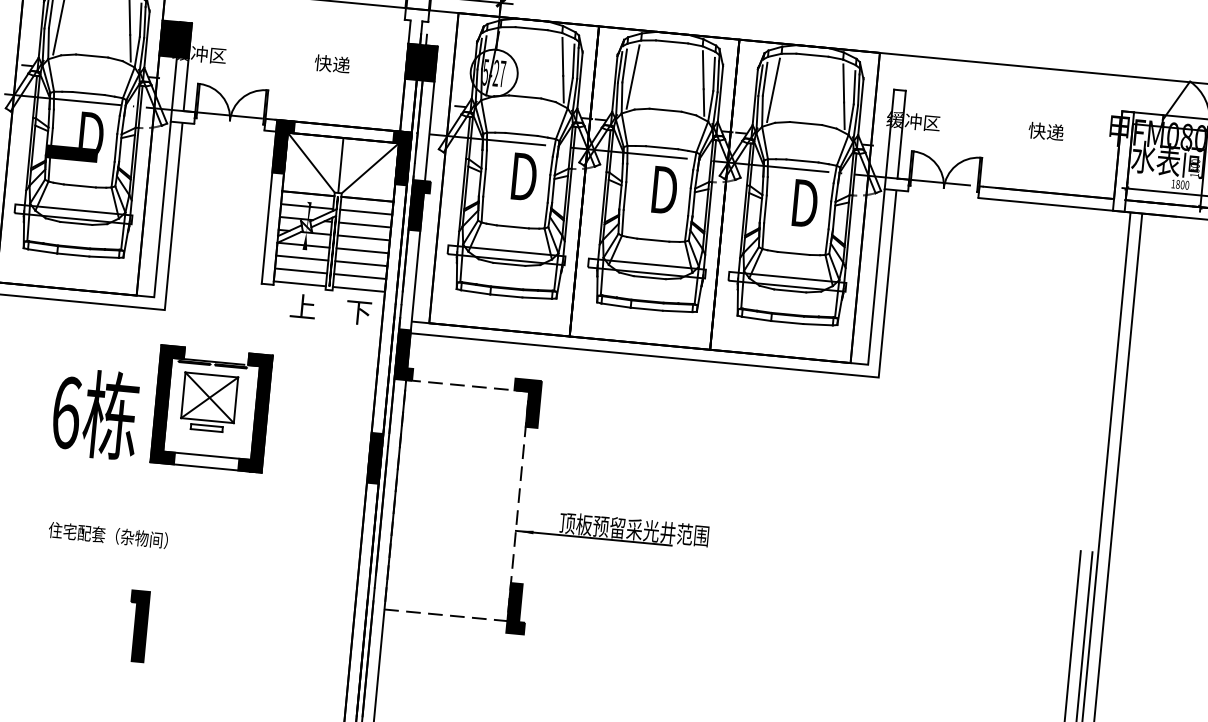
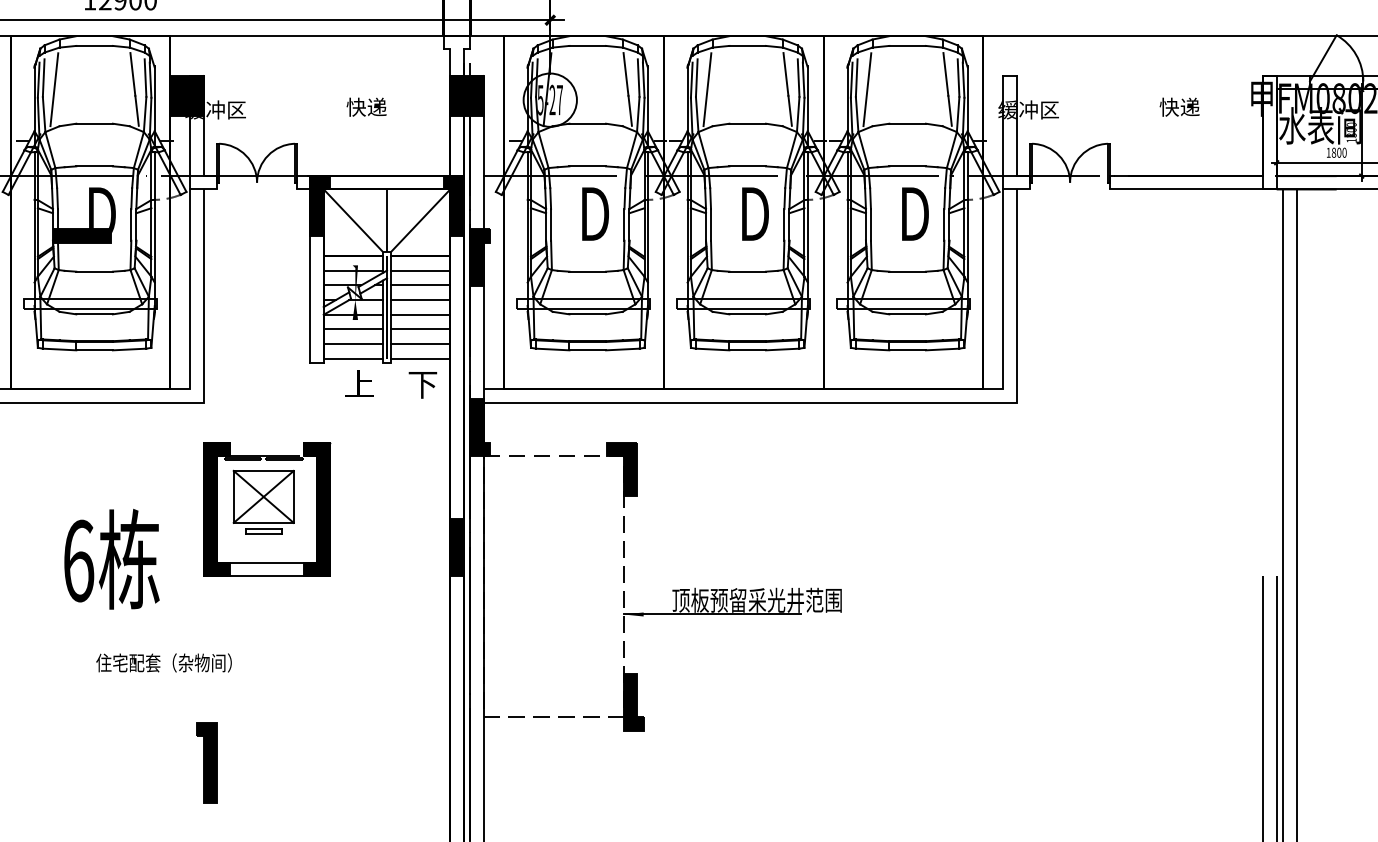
text: (95, 413) -> (111, 558), moved

